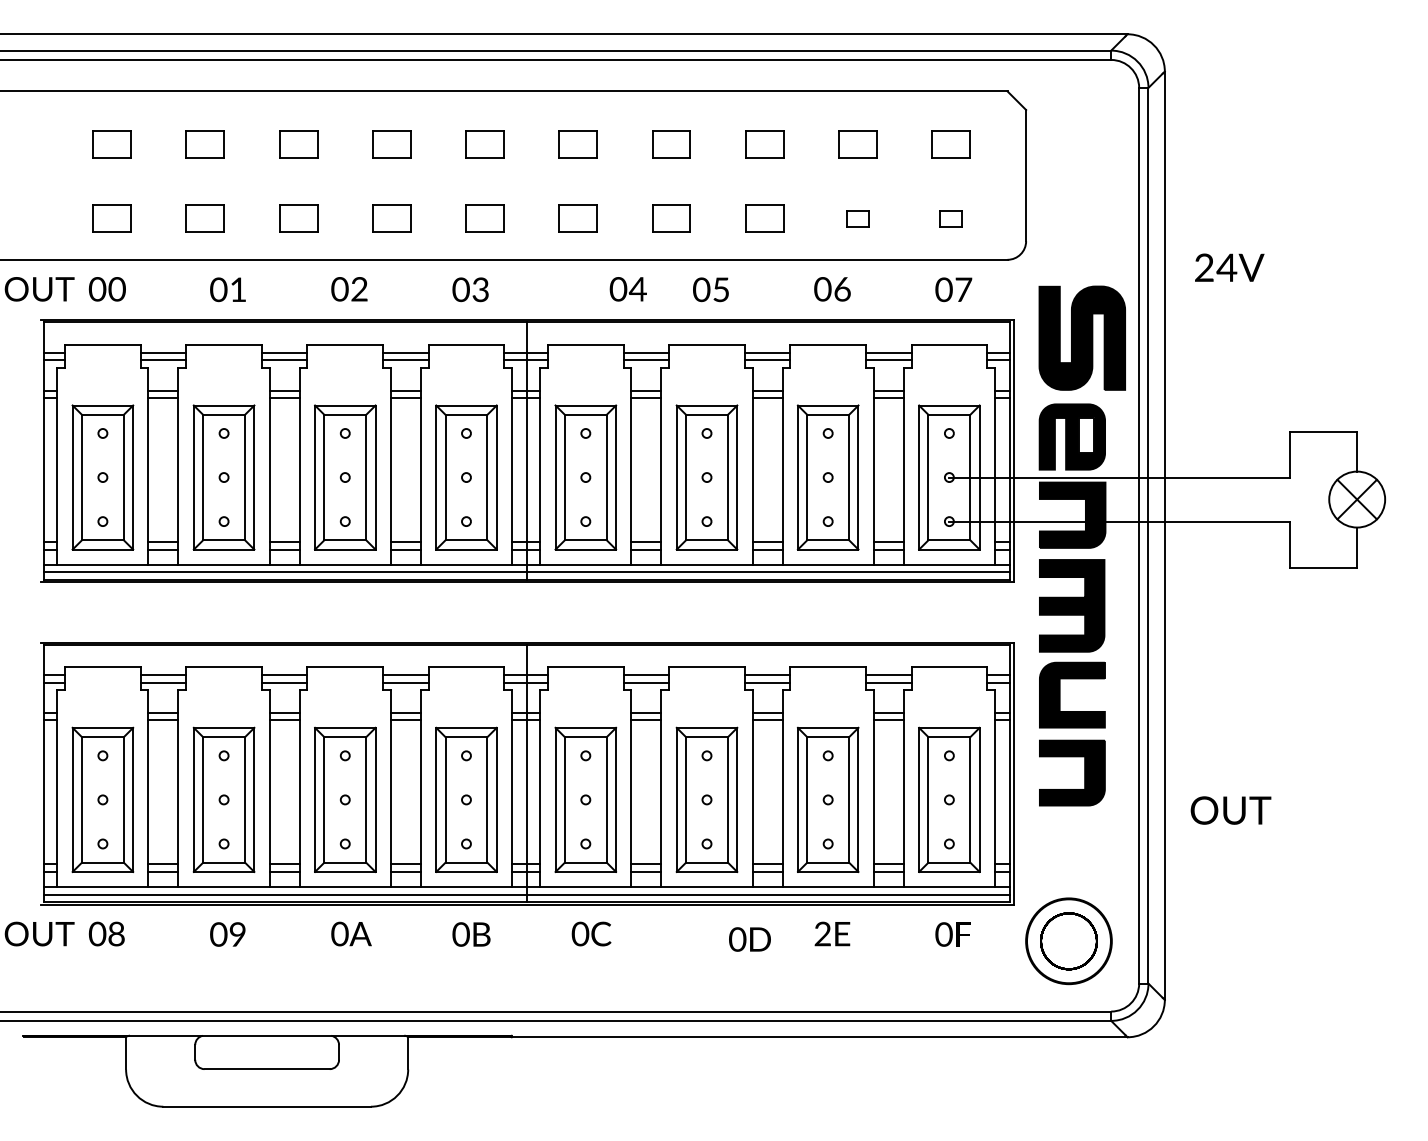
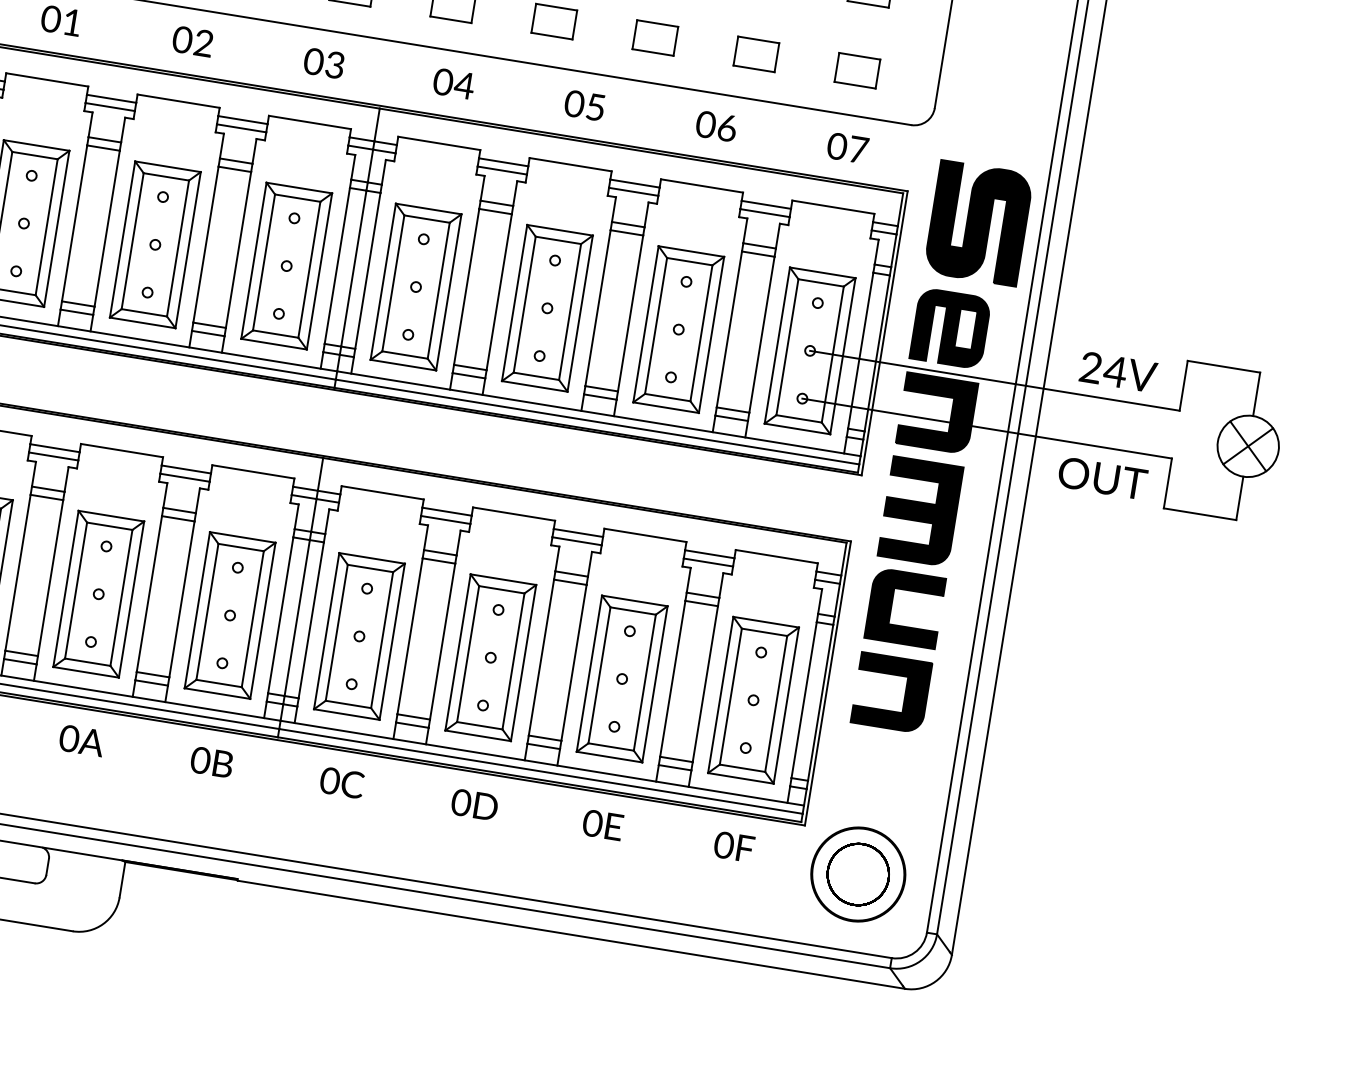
part: (857, 218) -> (755, 53), size x1.67
part: (950, 218) -> (856, 70), size x1.67
text: (1229, 267) -> (1118, 371), moved
text: (627, 289) -> (453, 83), moved
text: (1230, 810) -> (1102, 478), moved
text: (822, 934) -> (592, 823), 2 -> 0
text: (749, 939) -> (474, 804), moved

